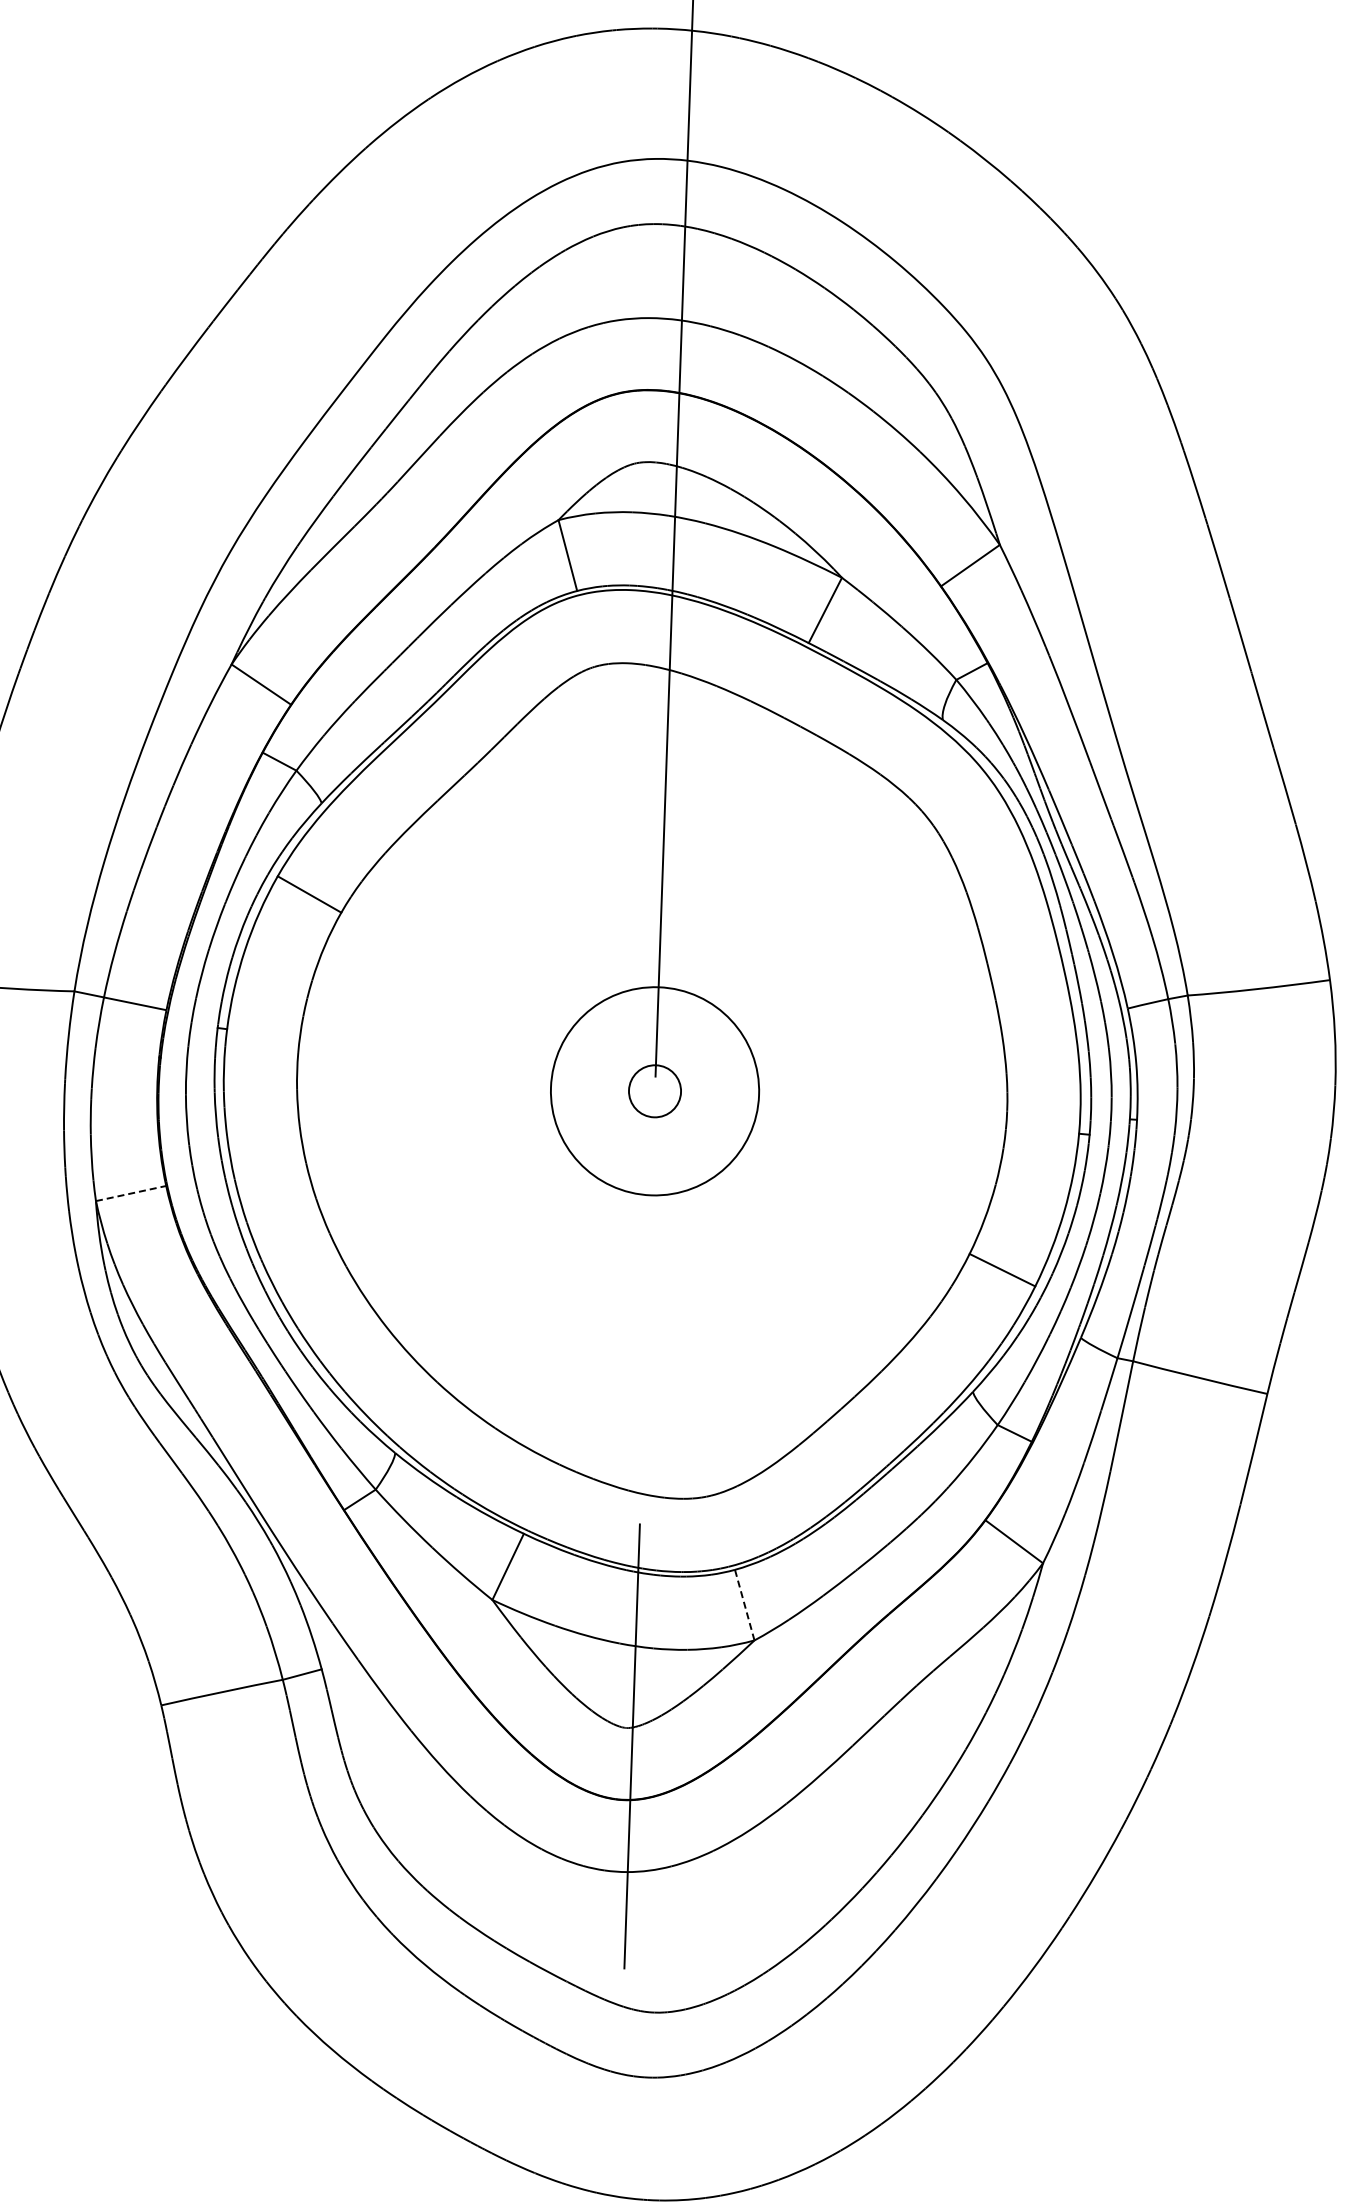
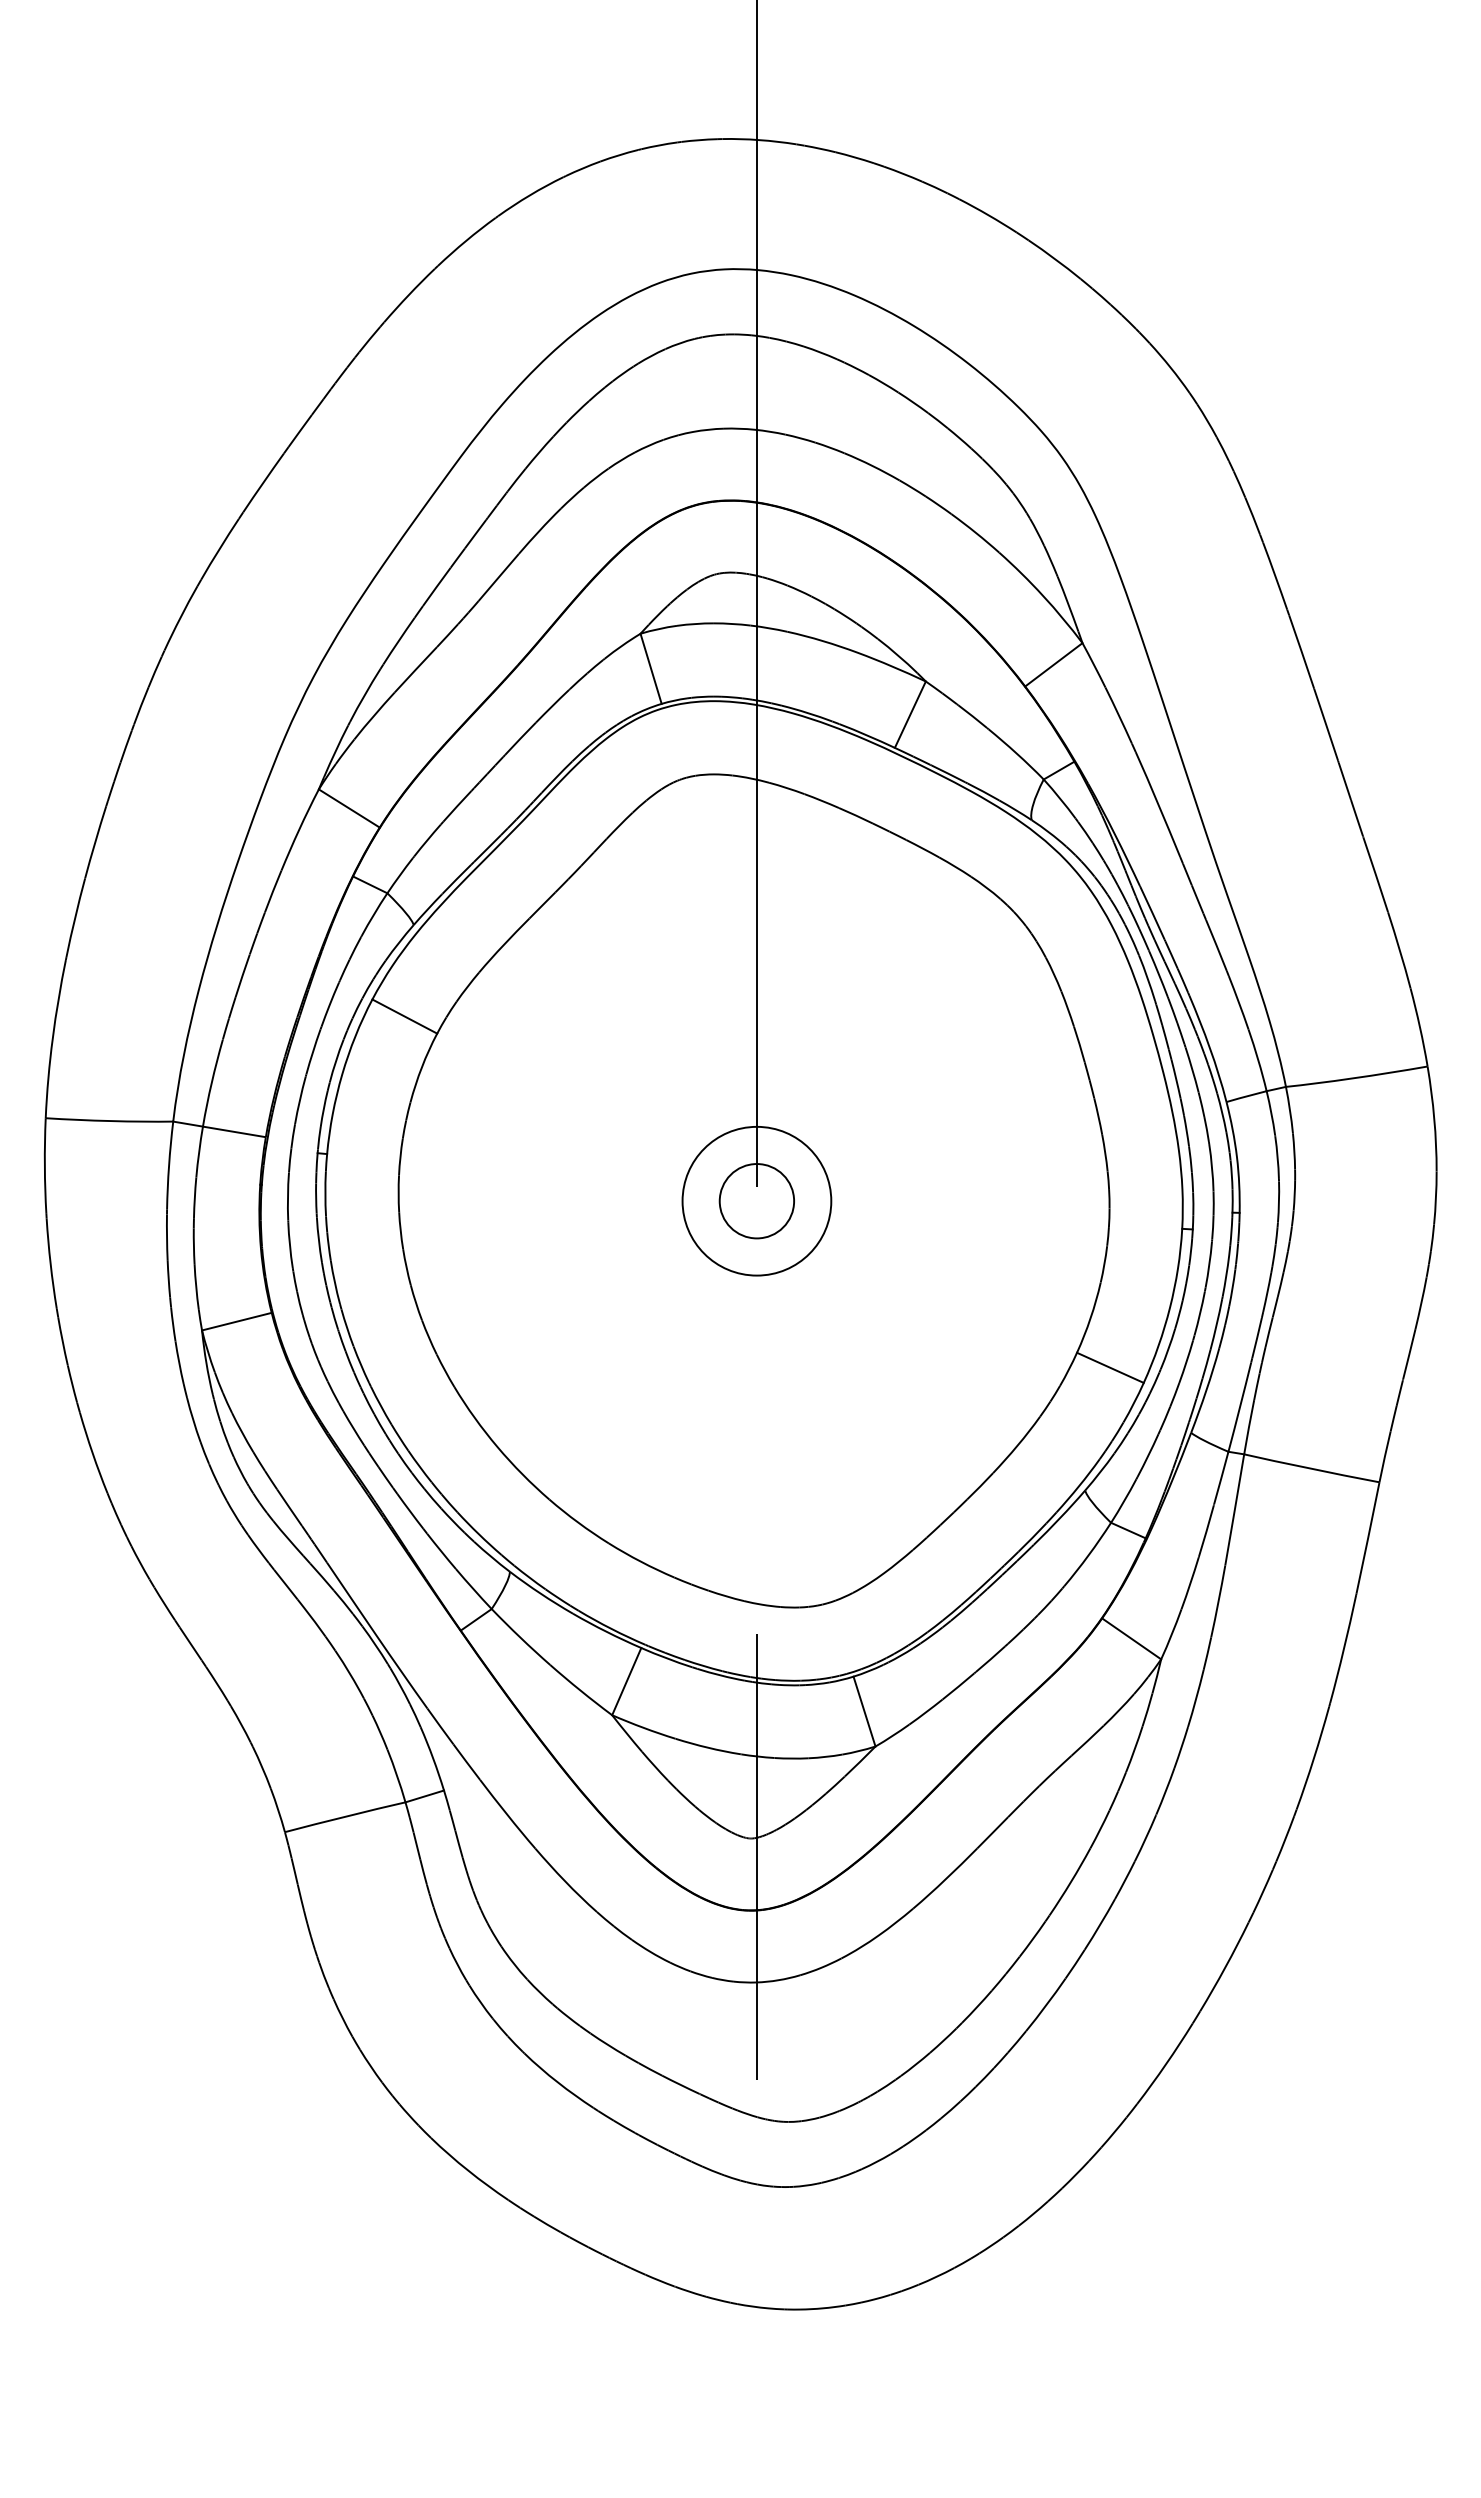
circle: (654, 1090) -> (756, 1200), size x0.71
circle: (654, 1091) -> (756, 1201), size x1.43
line: (130, 1193) -> (236, 1321), dashed -> solid
line: (744, 1605) -> (864, 1711), dashed -> solid

